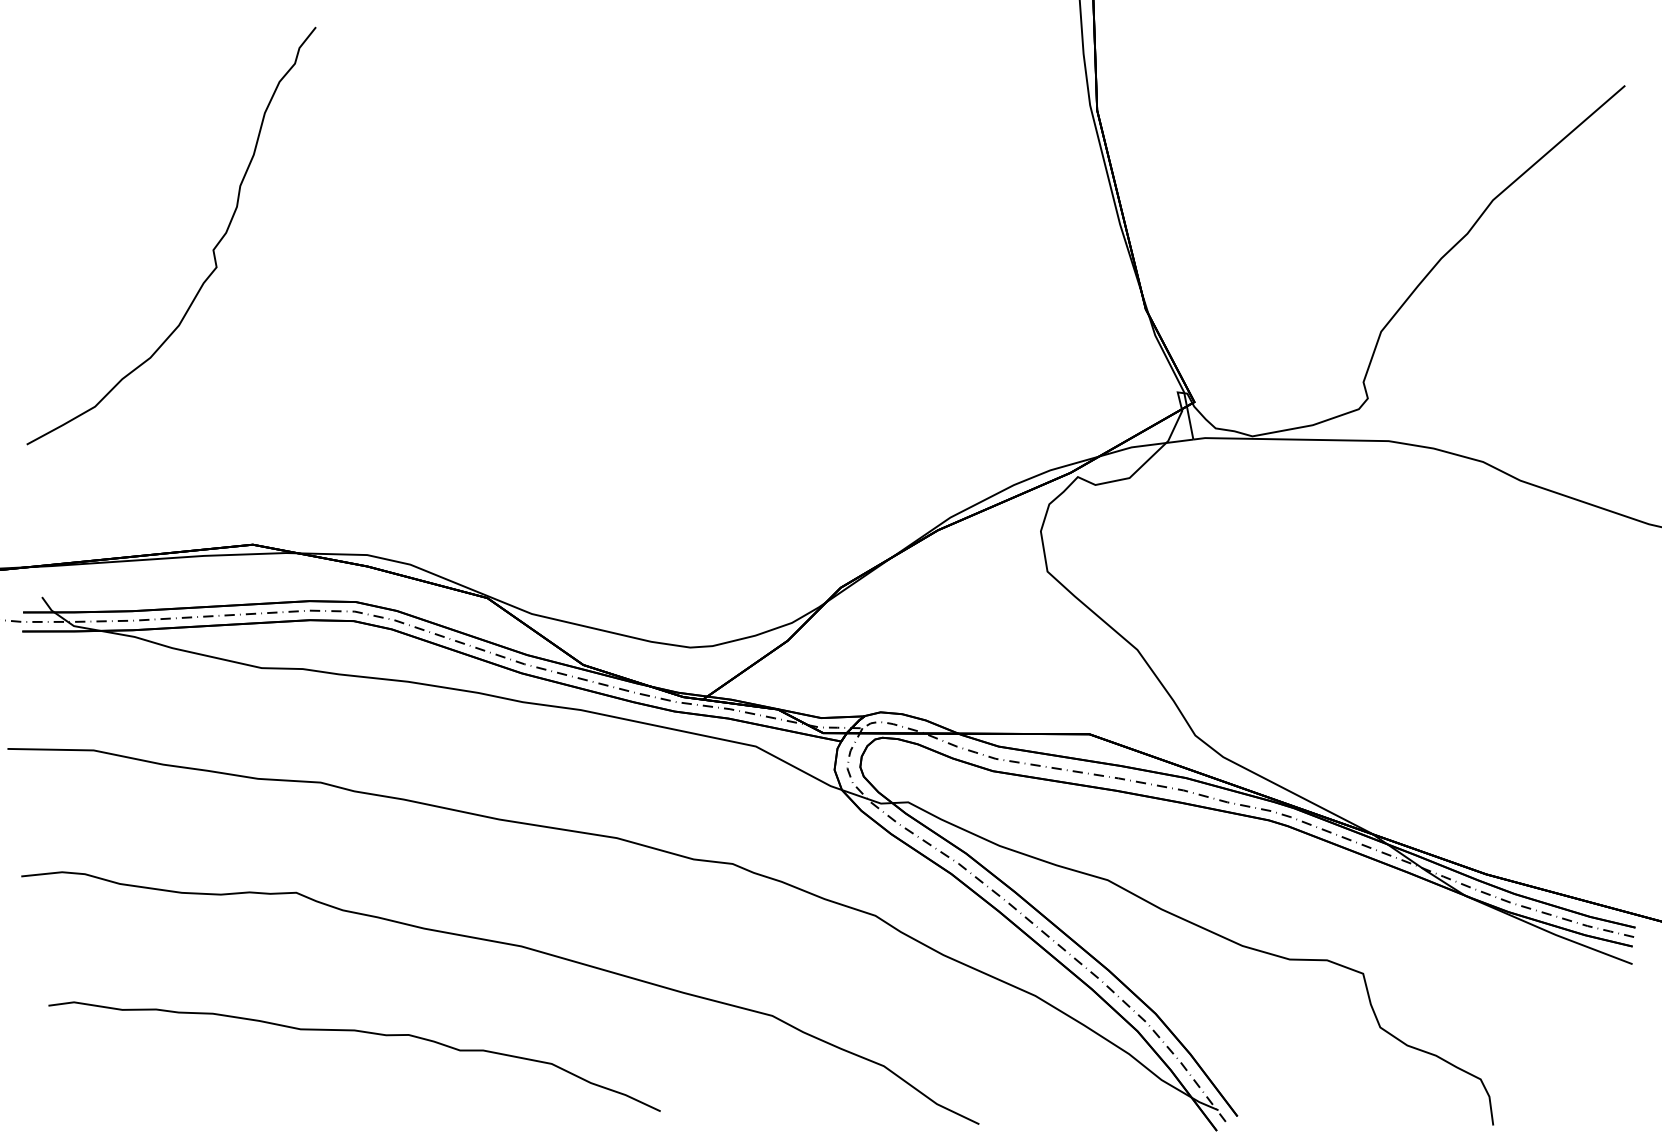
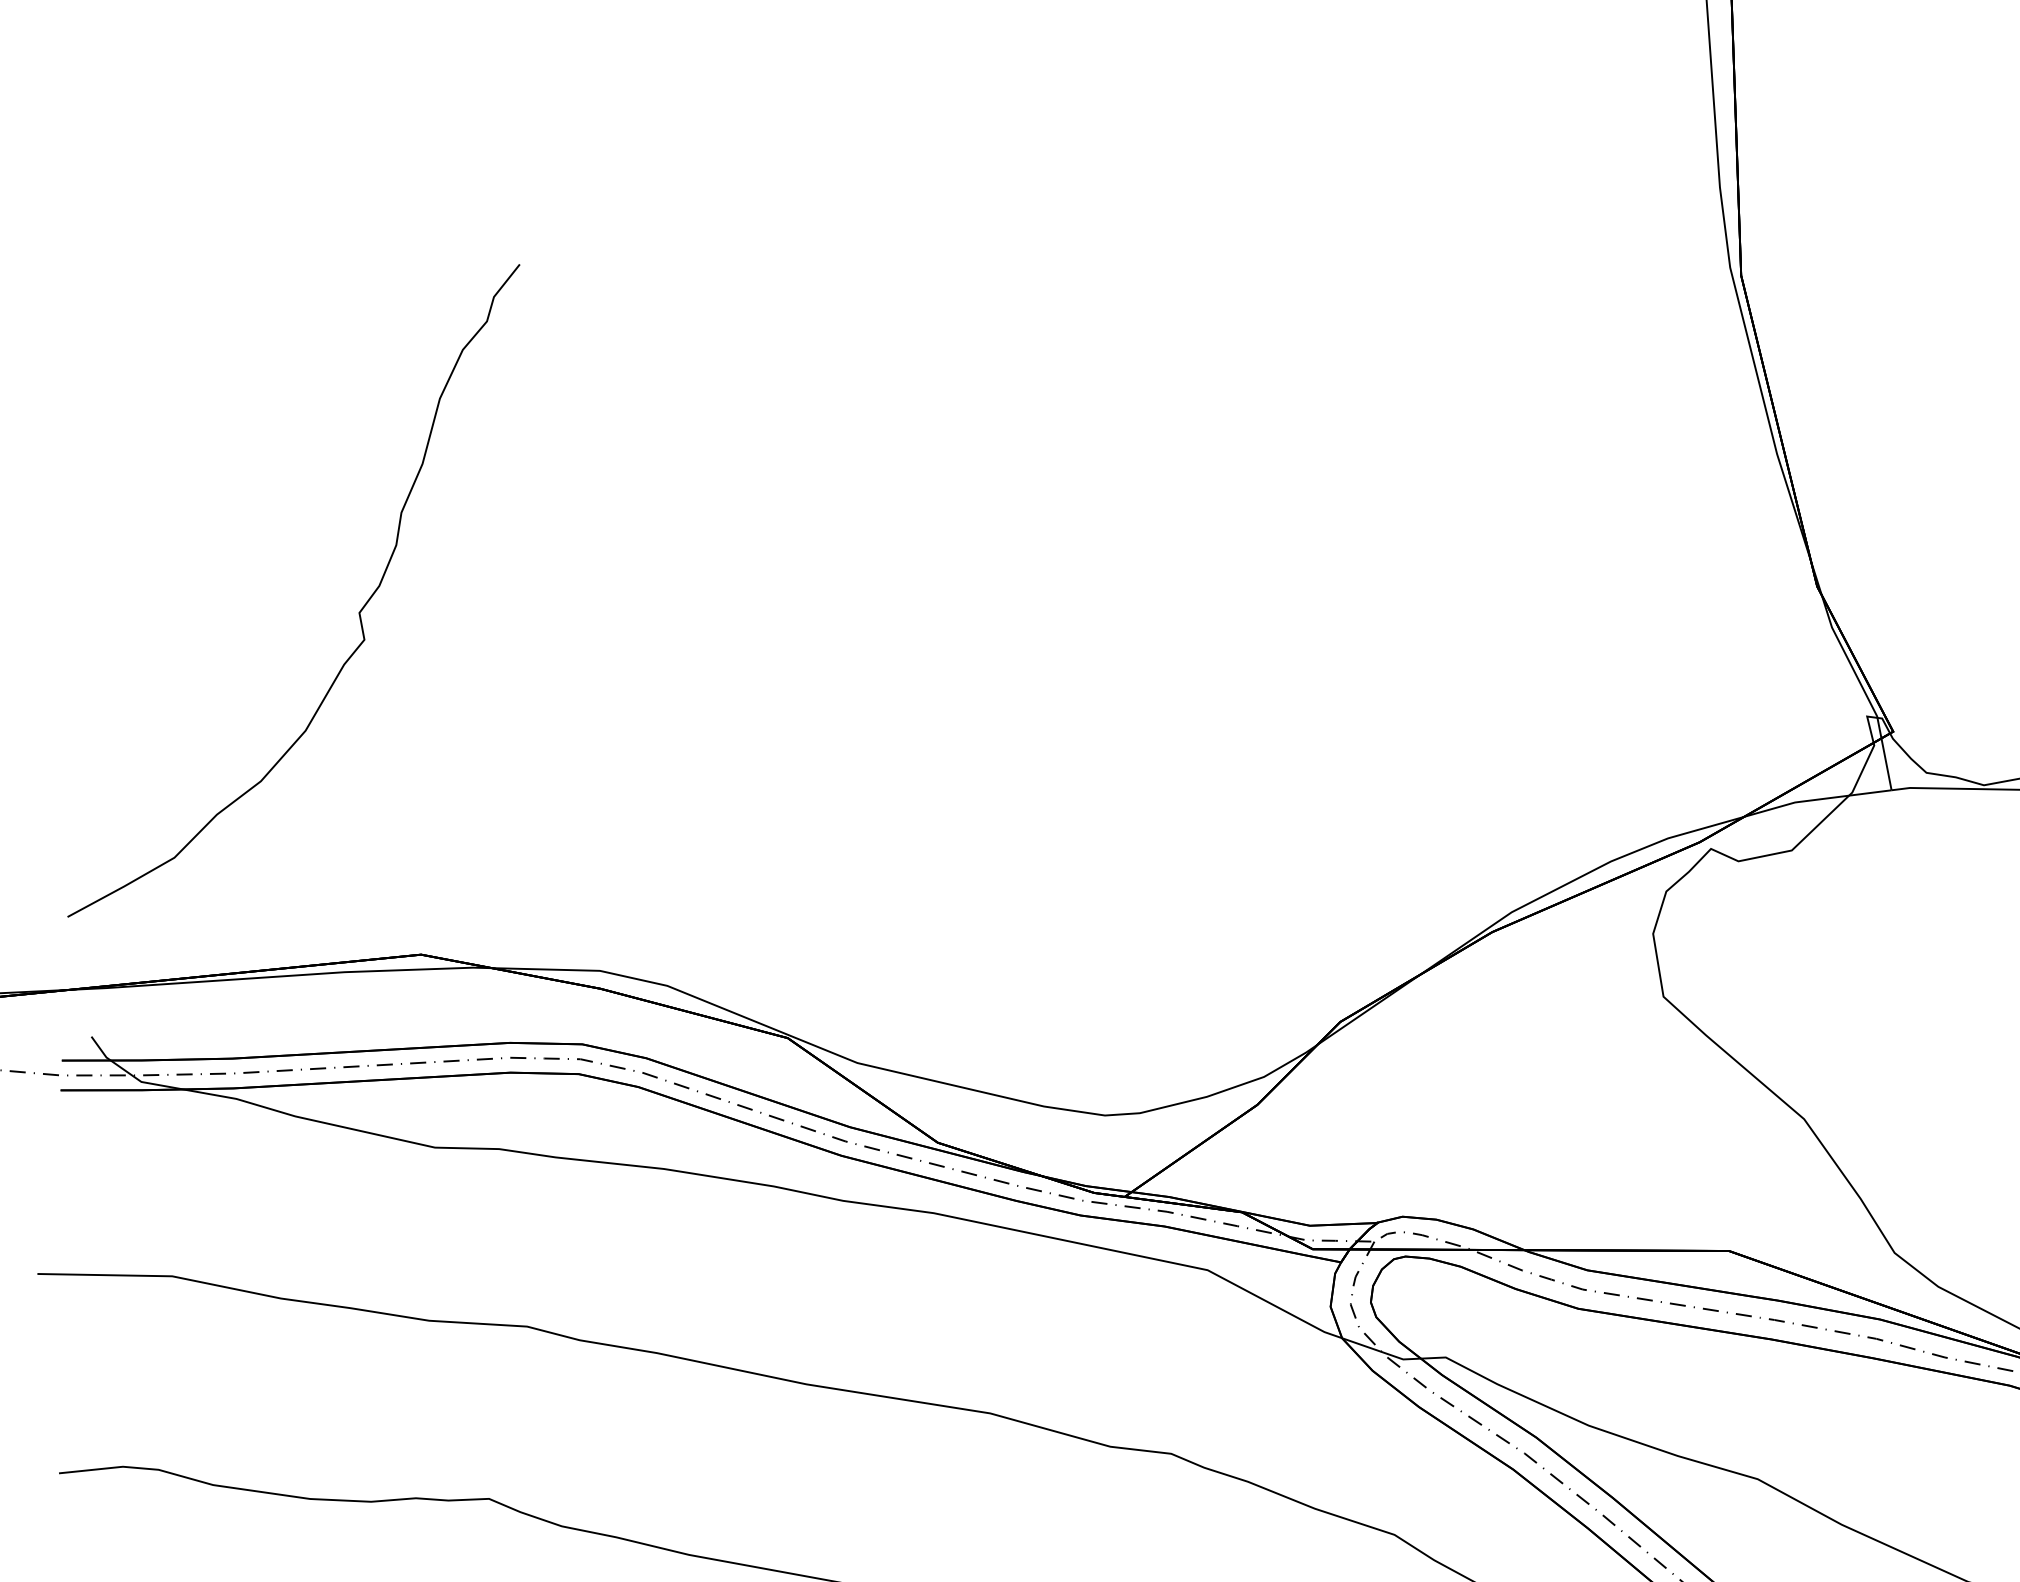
curve: (212, 249) -> (357, 611), moved

